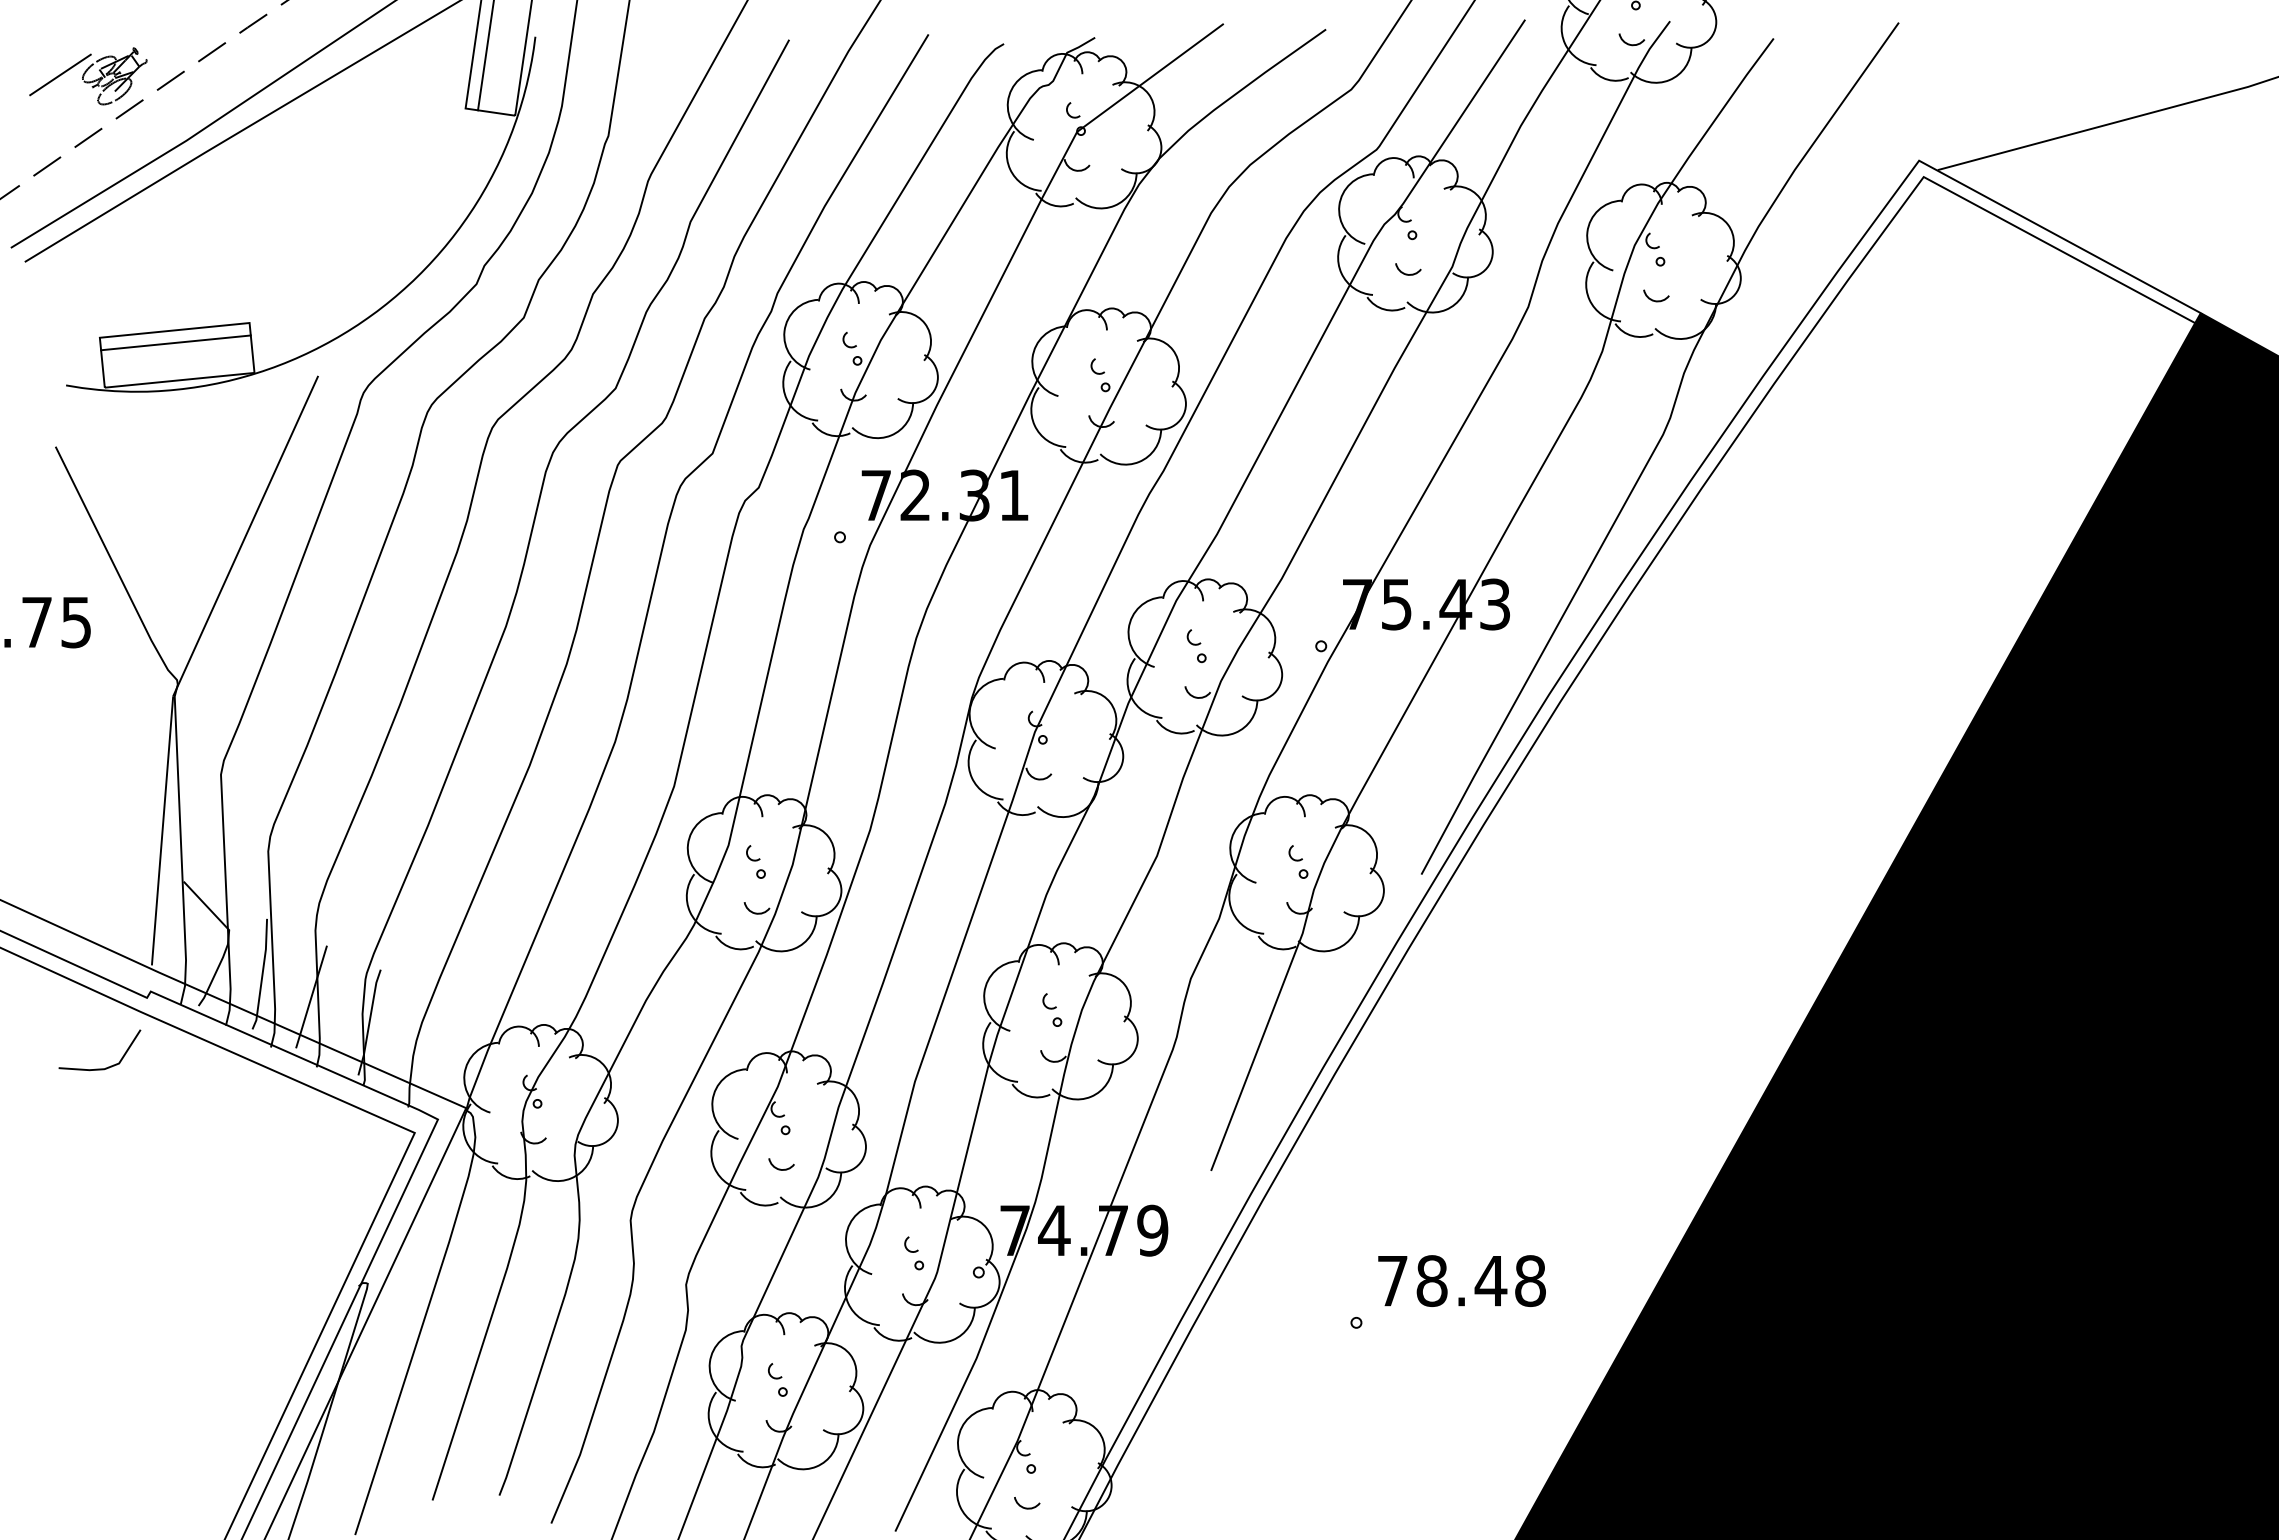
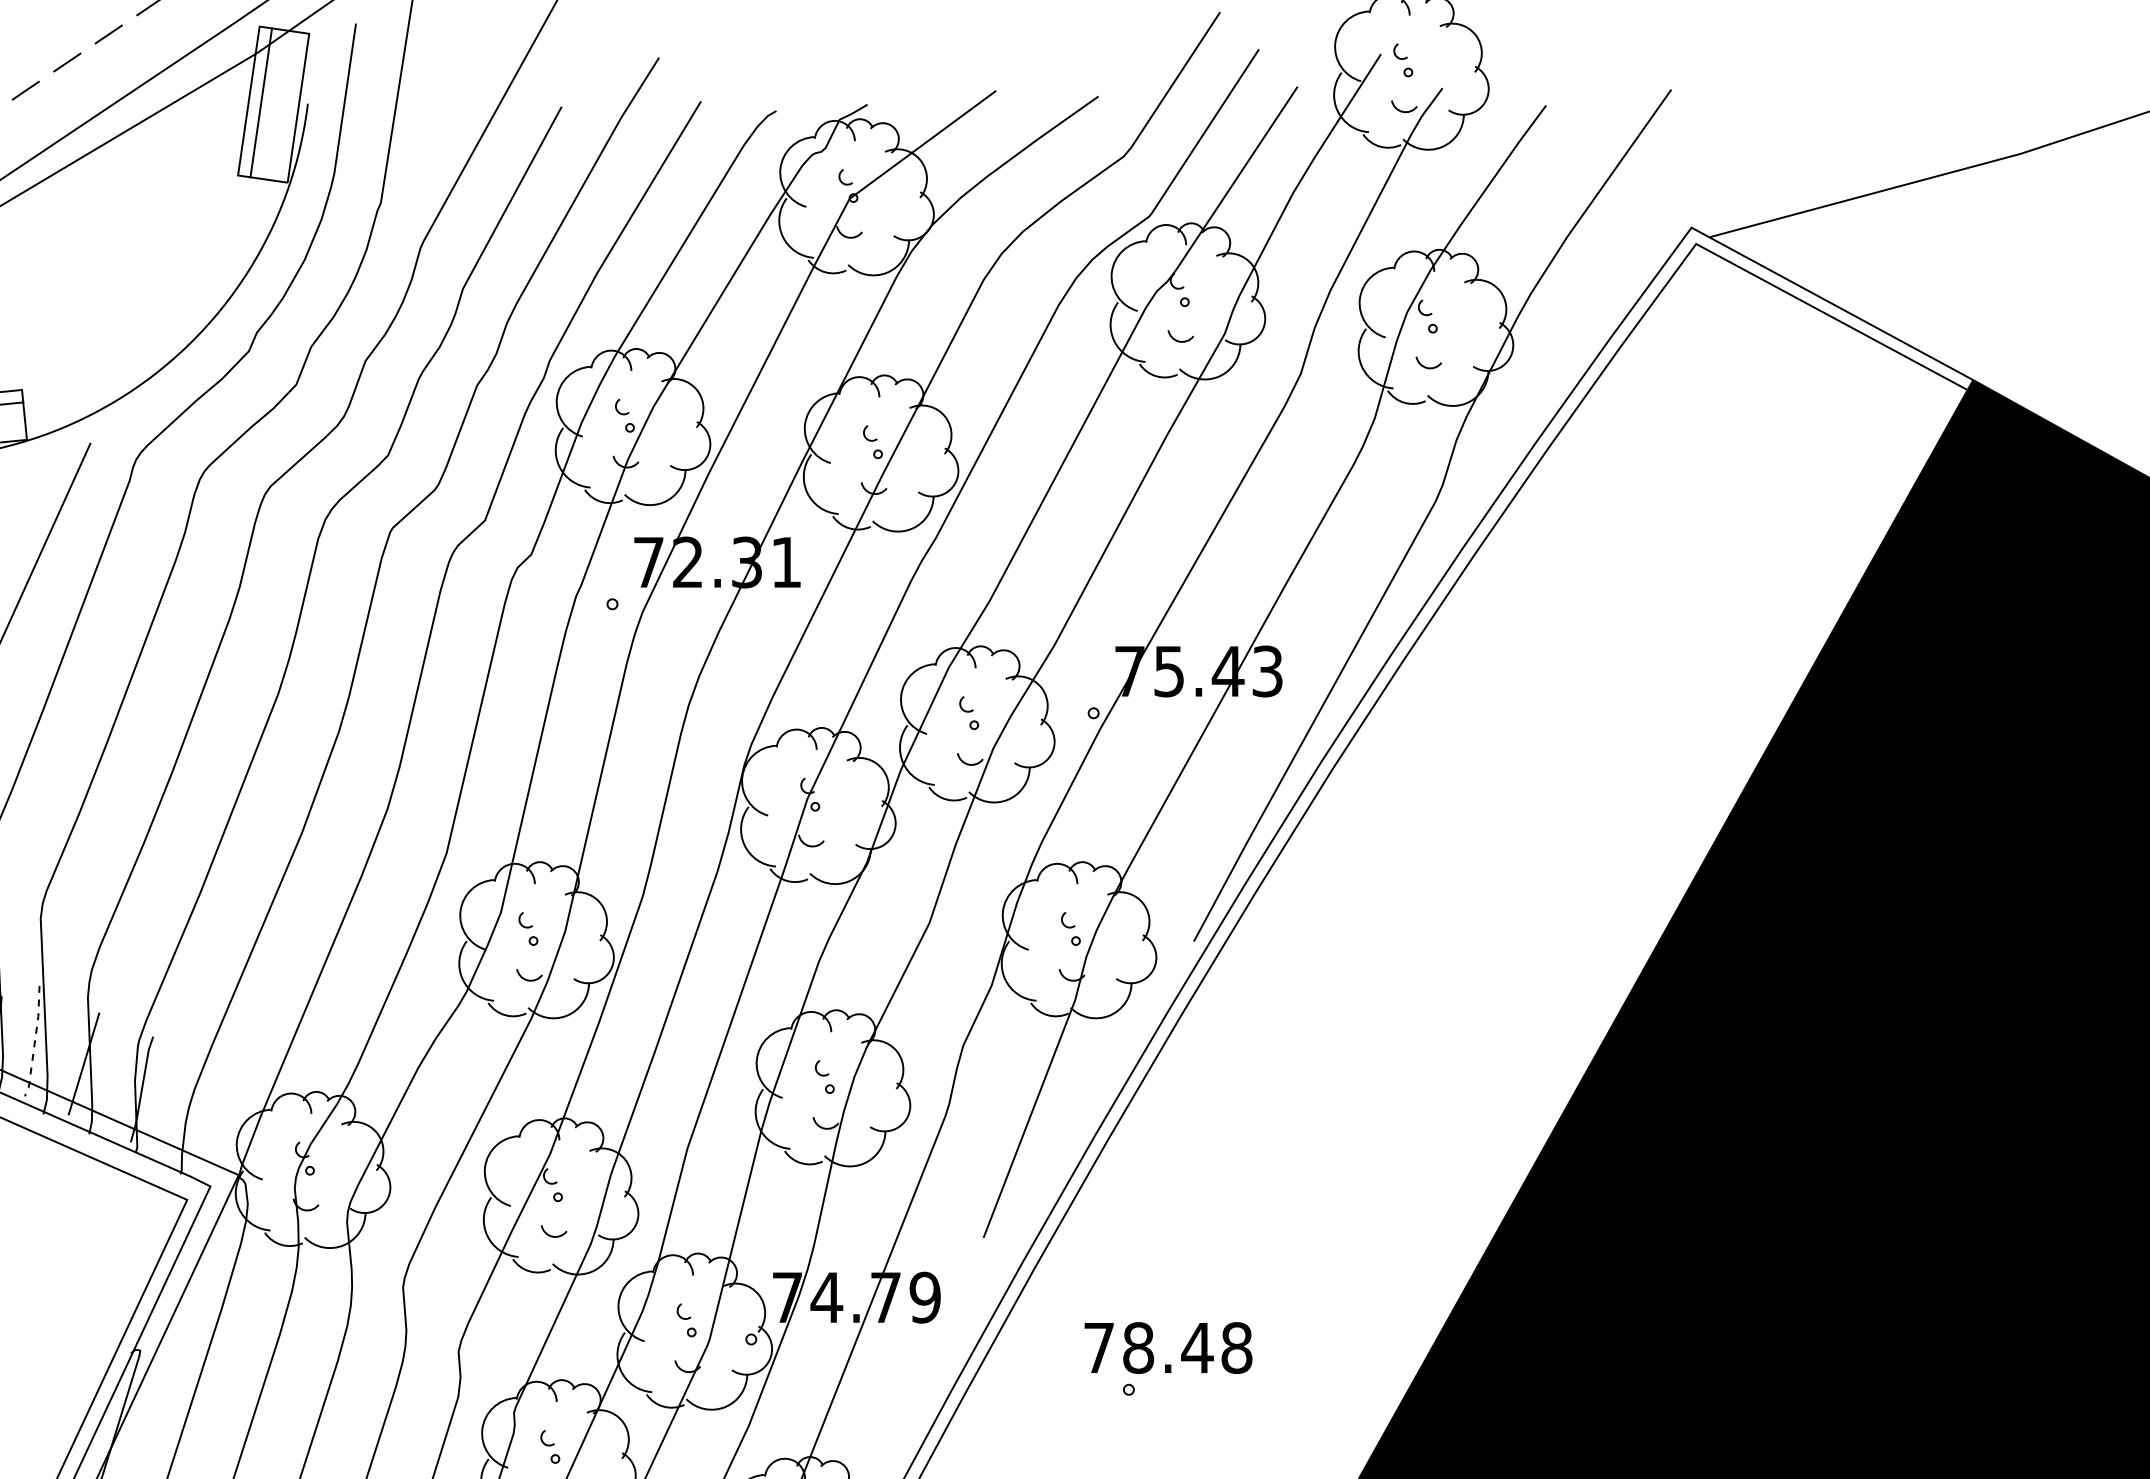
line: (262, 974) -> (34, 1041), solid -> dashed
text: (1461, 1280) -> (1167, 1347), moved

